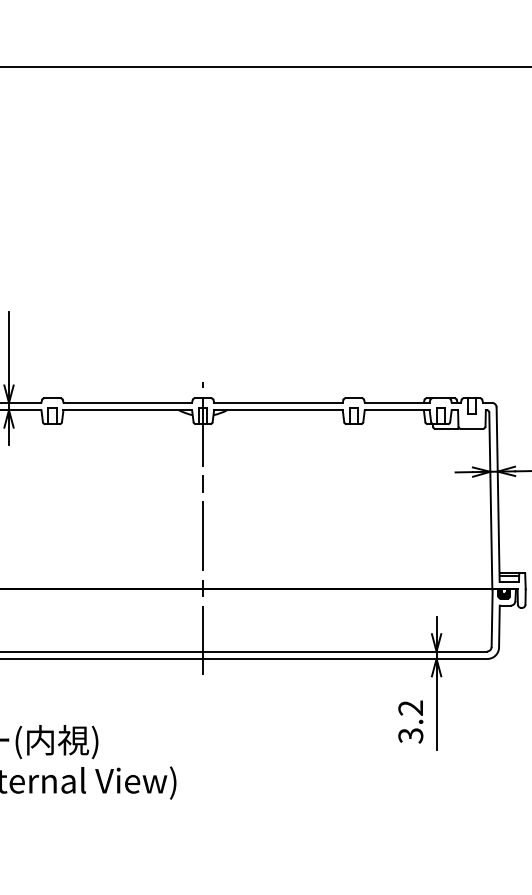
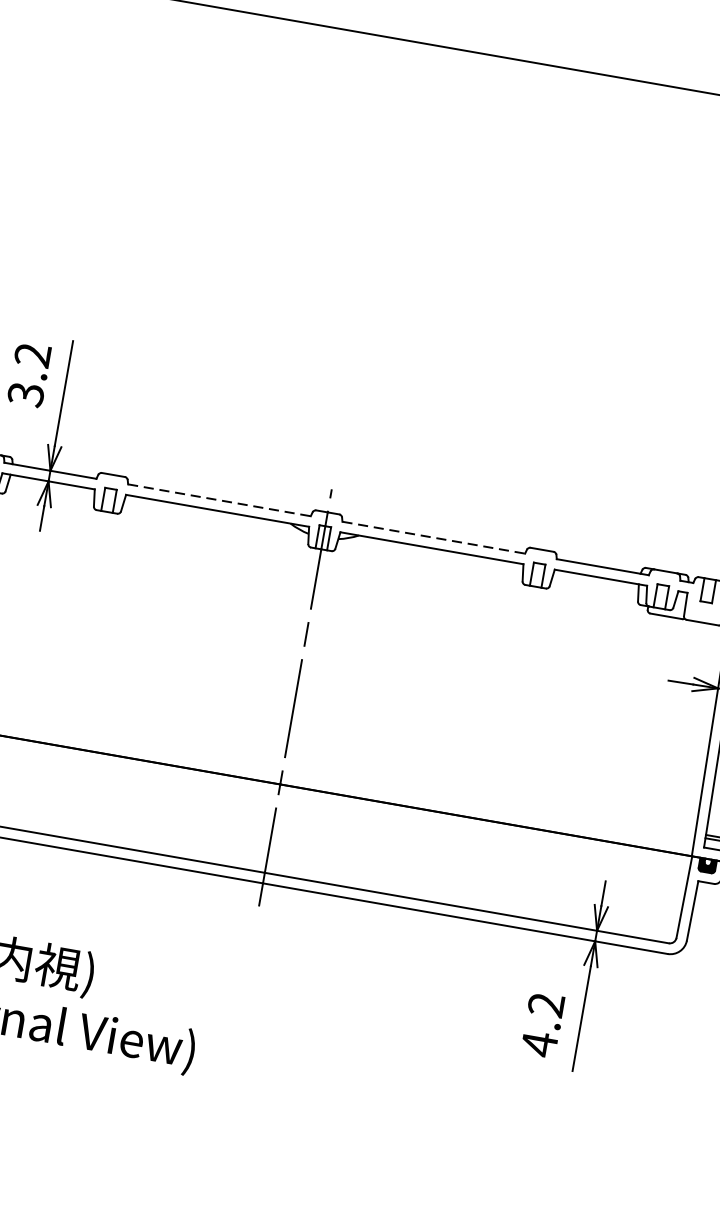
line: (128, 402) -> (220, 499), solid -> dashed
line: (278, 402) -> (433, 537), solid -> dashed
text: (410, 735) -> (539, 1043), 3.2 -> 4.2

